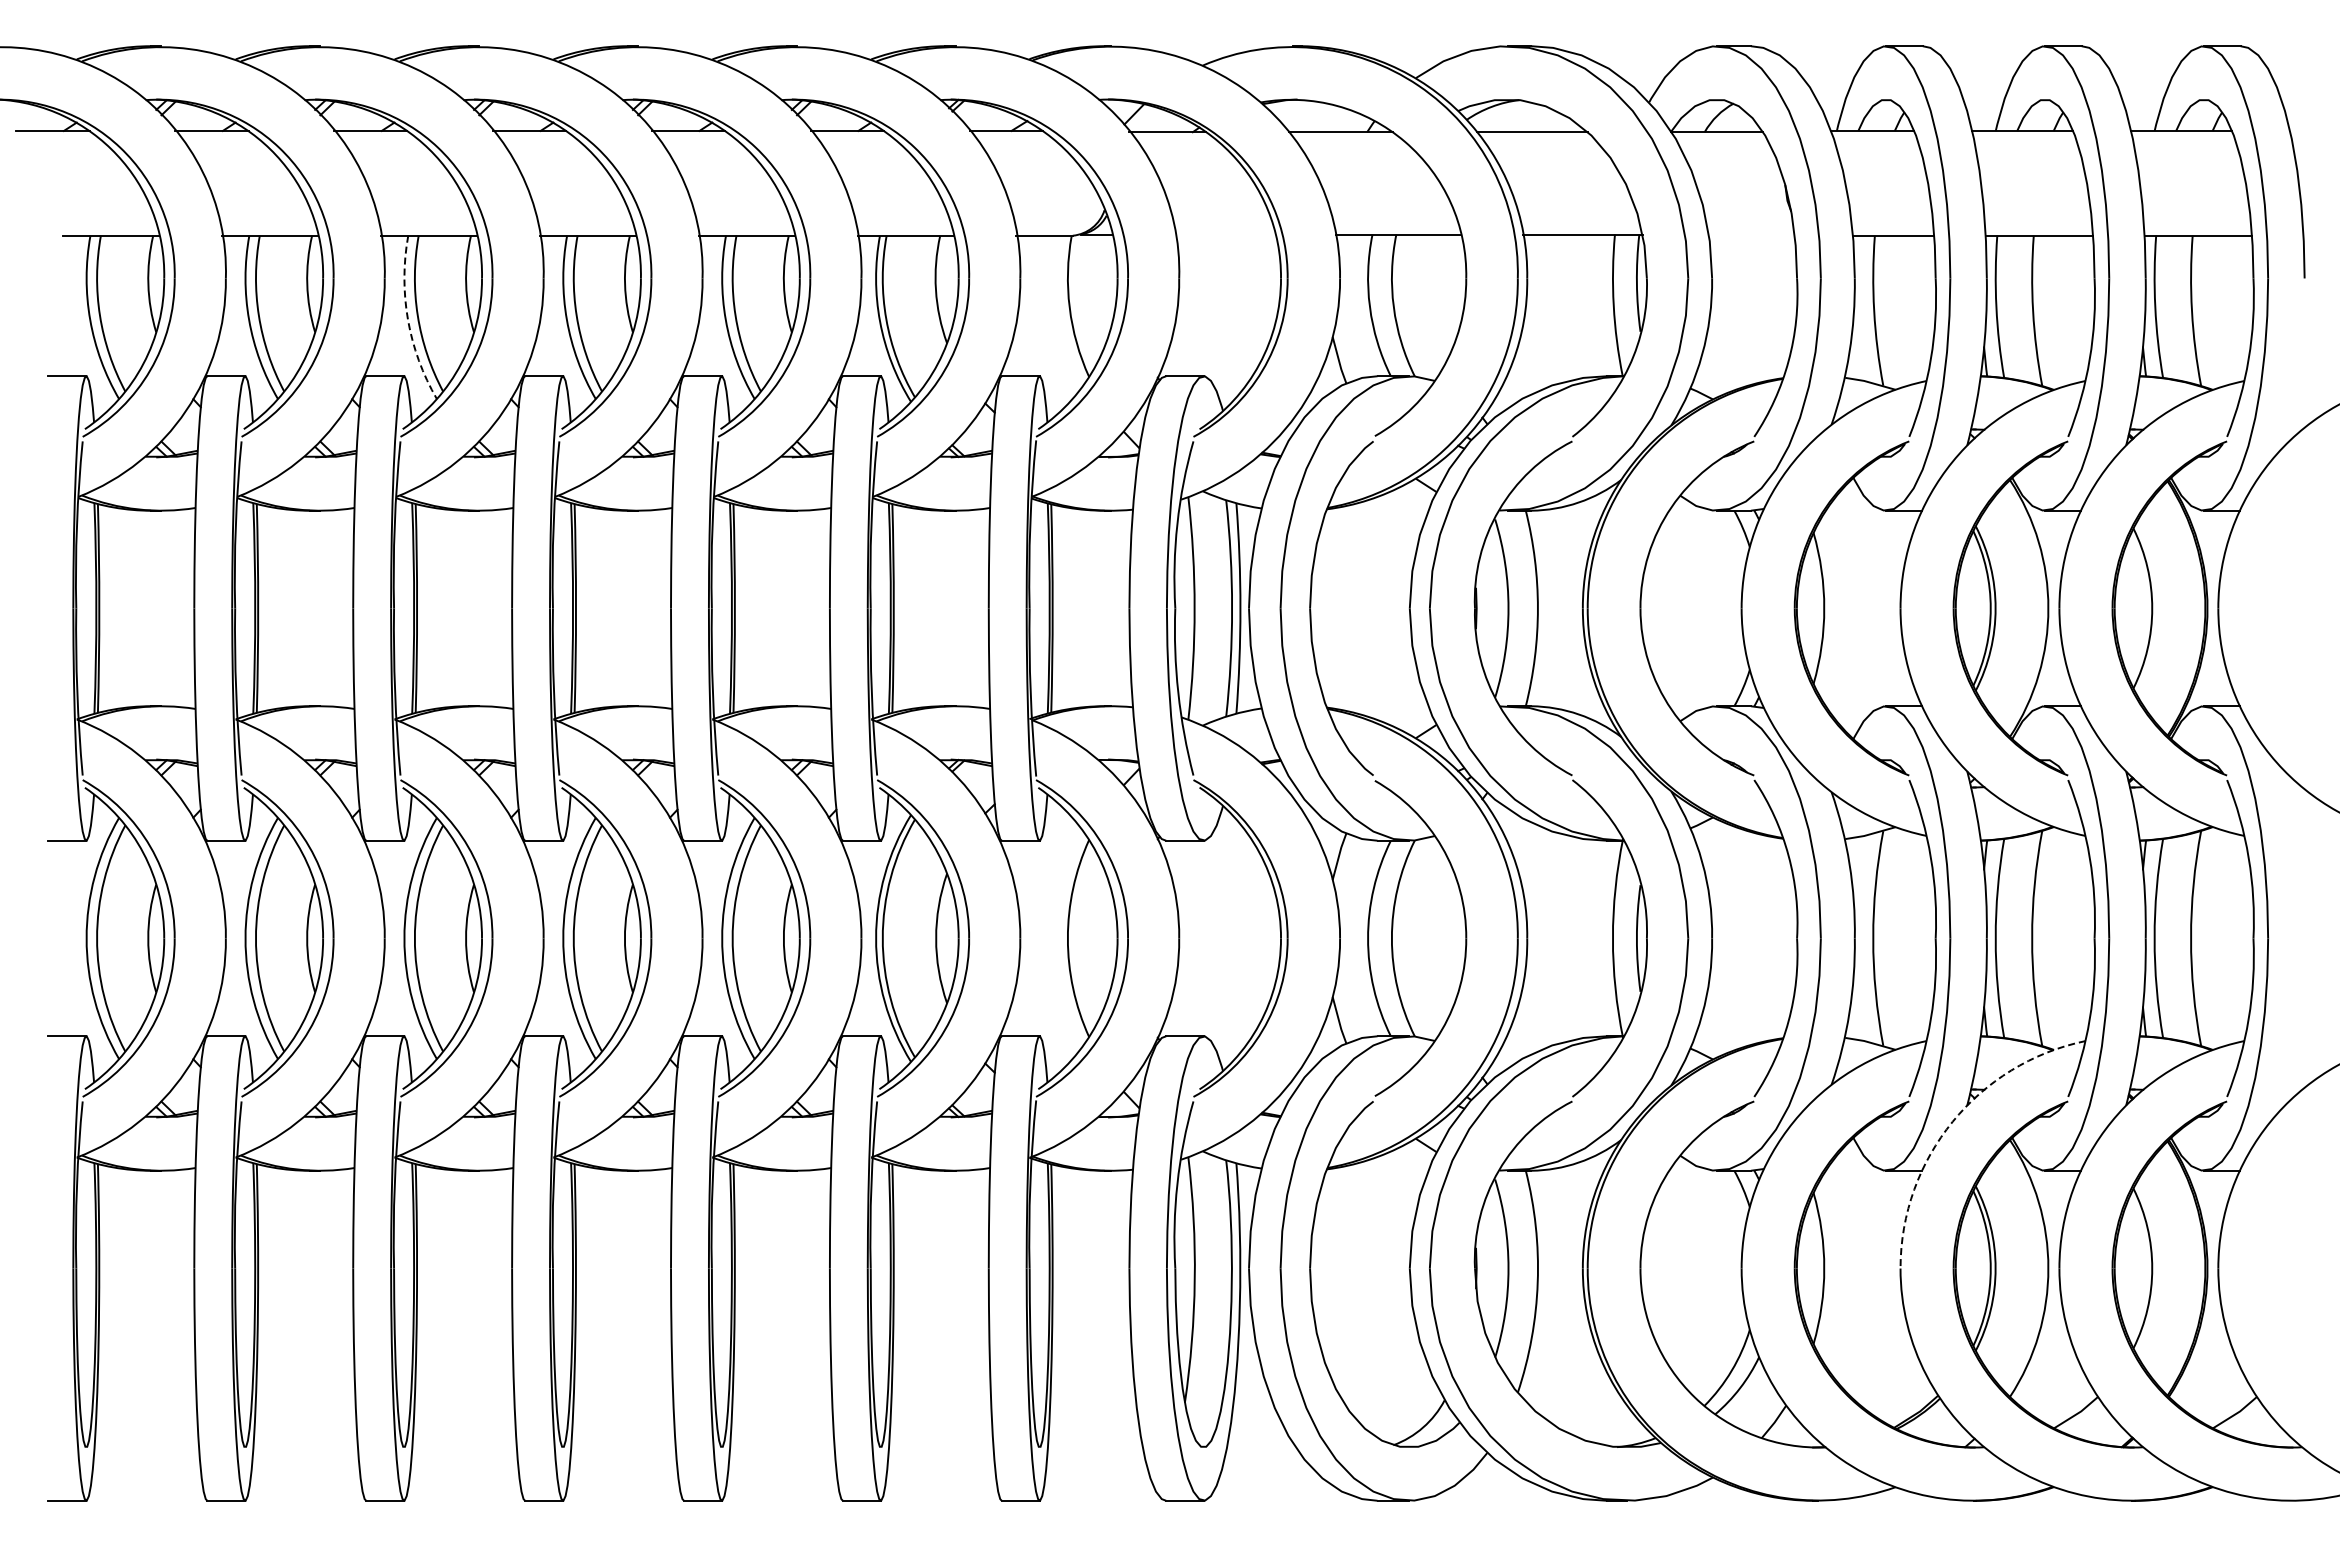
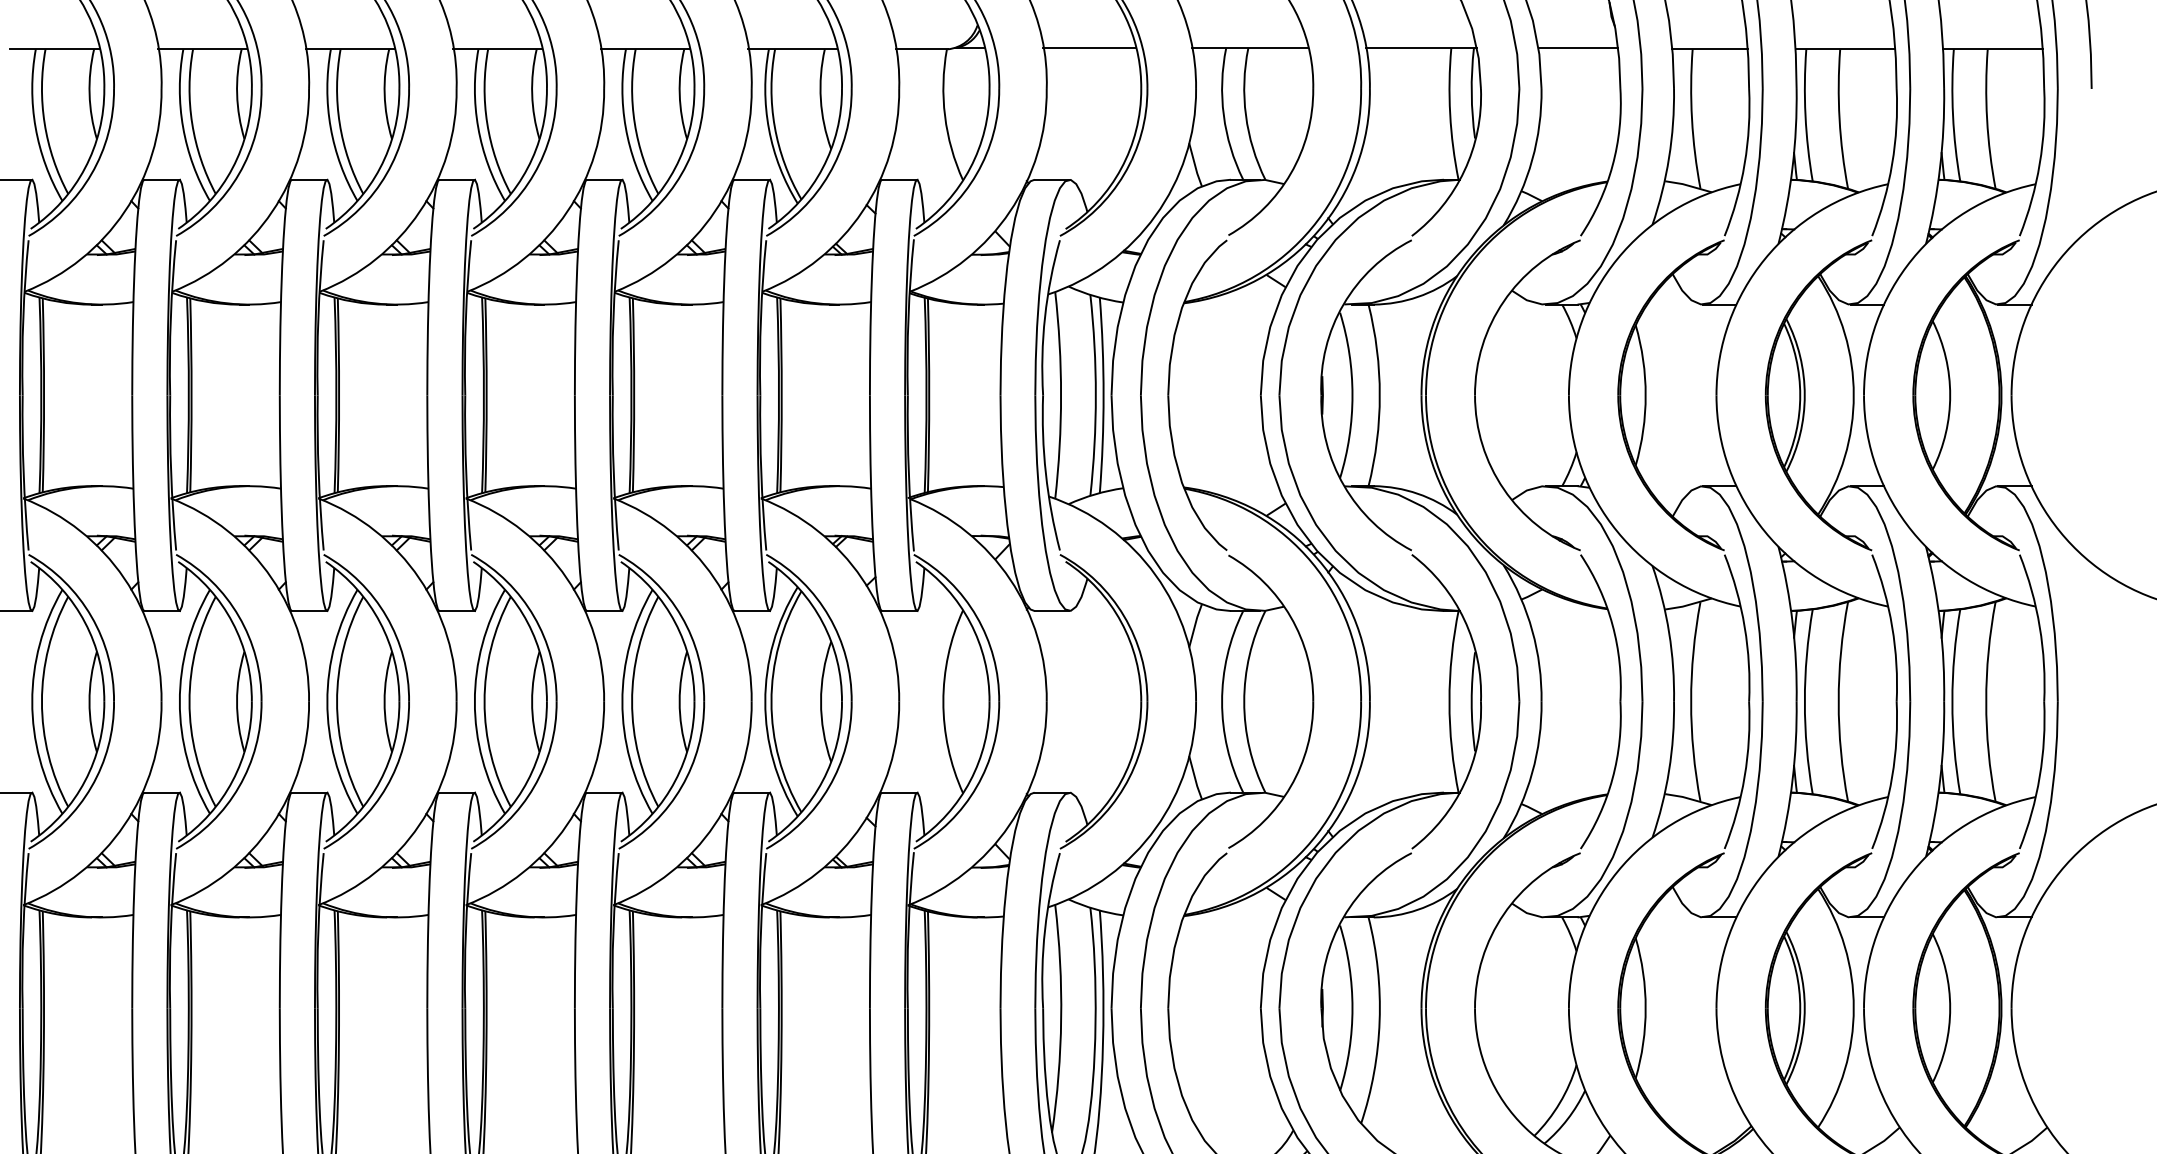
line: (1225, 234) -> (1089, 48), added
line: (1751, 234) -> (1578, 48), added
arc: (408, 320) -> (331, 127), dashed -> solid
arc: (1952, 1121) -> (1764, 871), dashed -> solid

